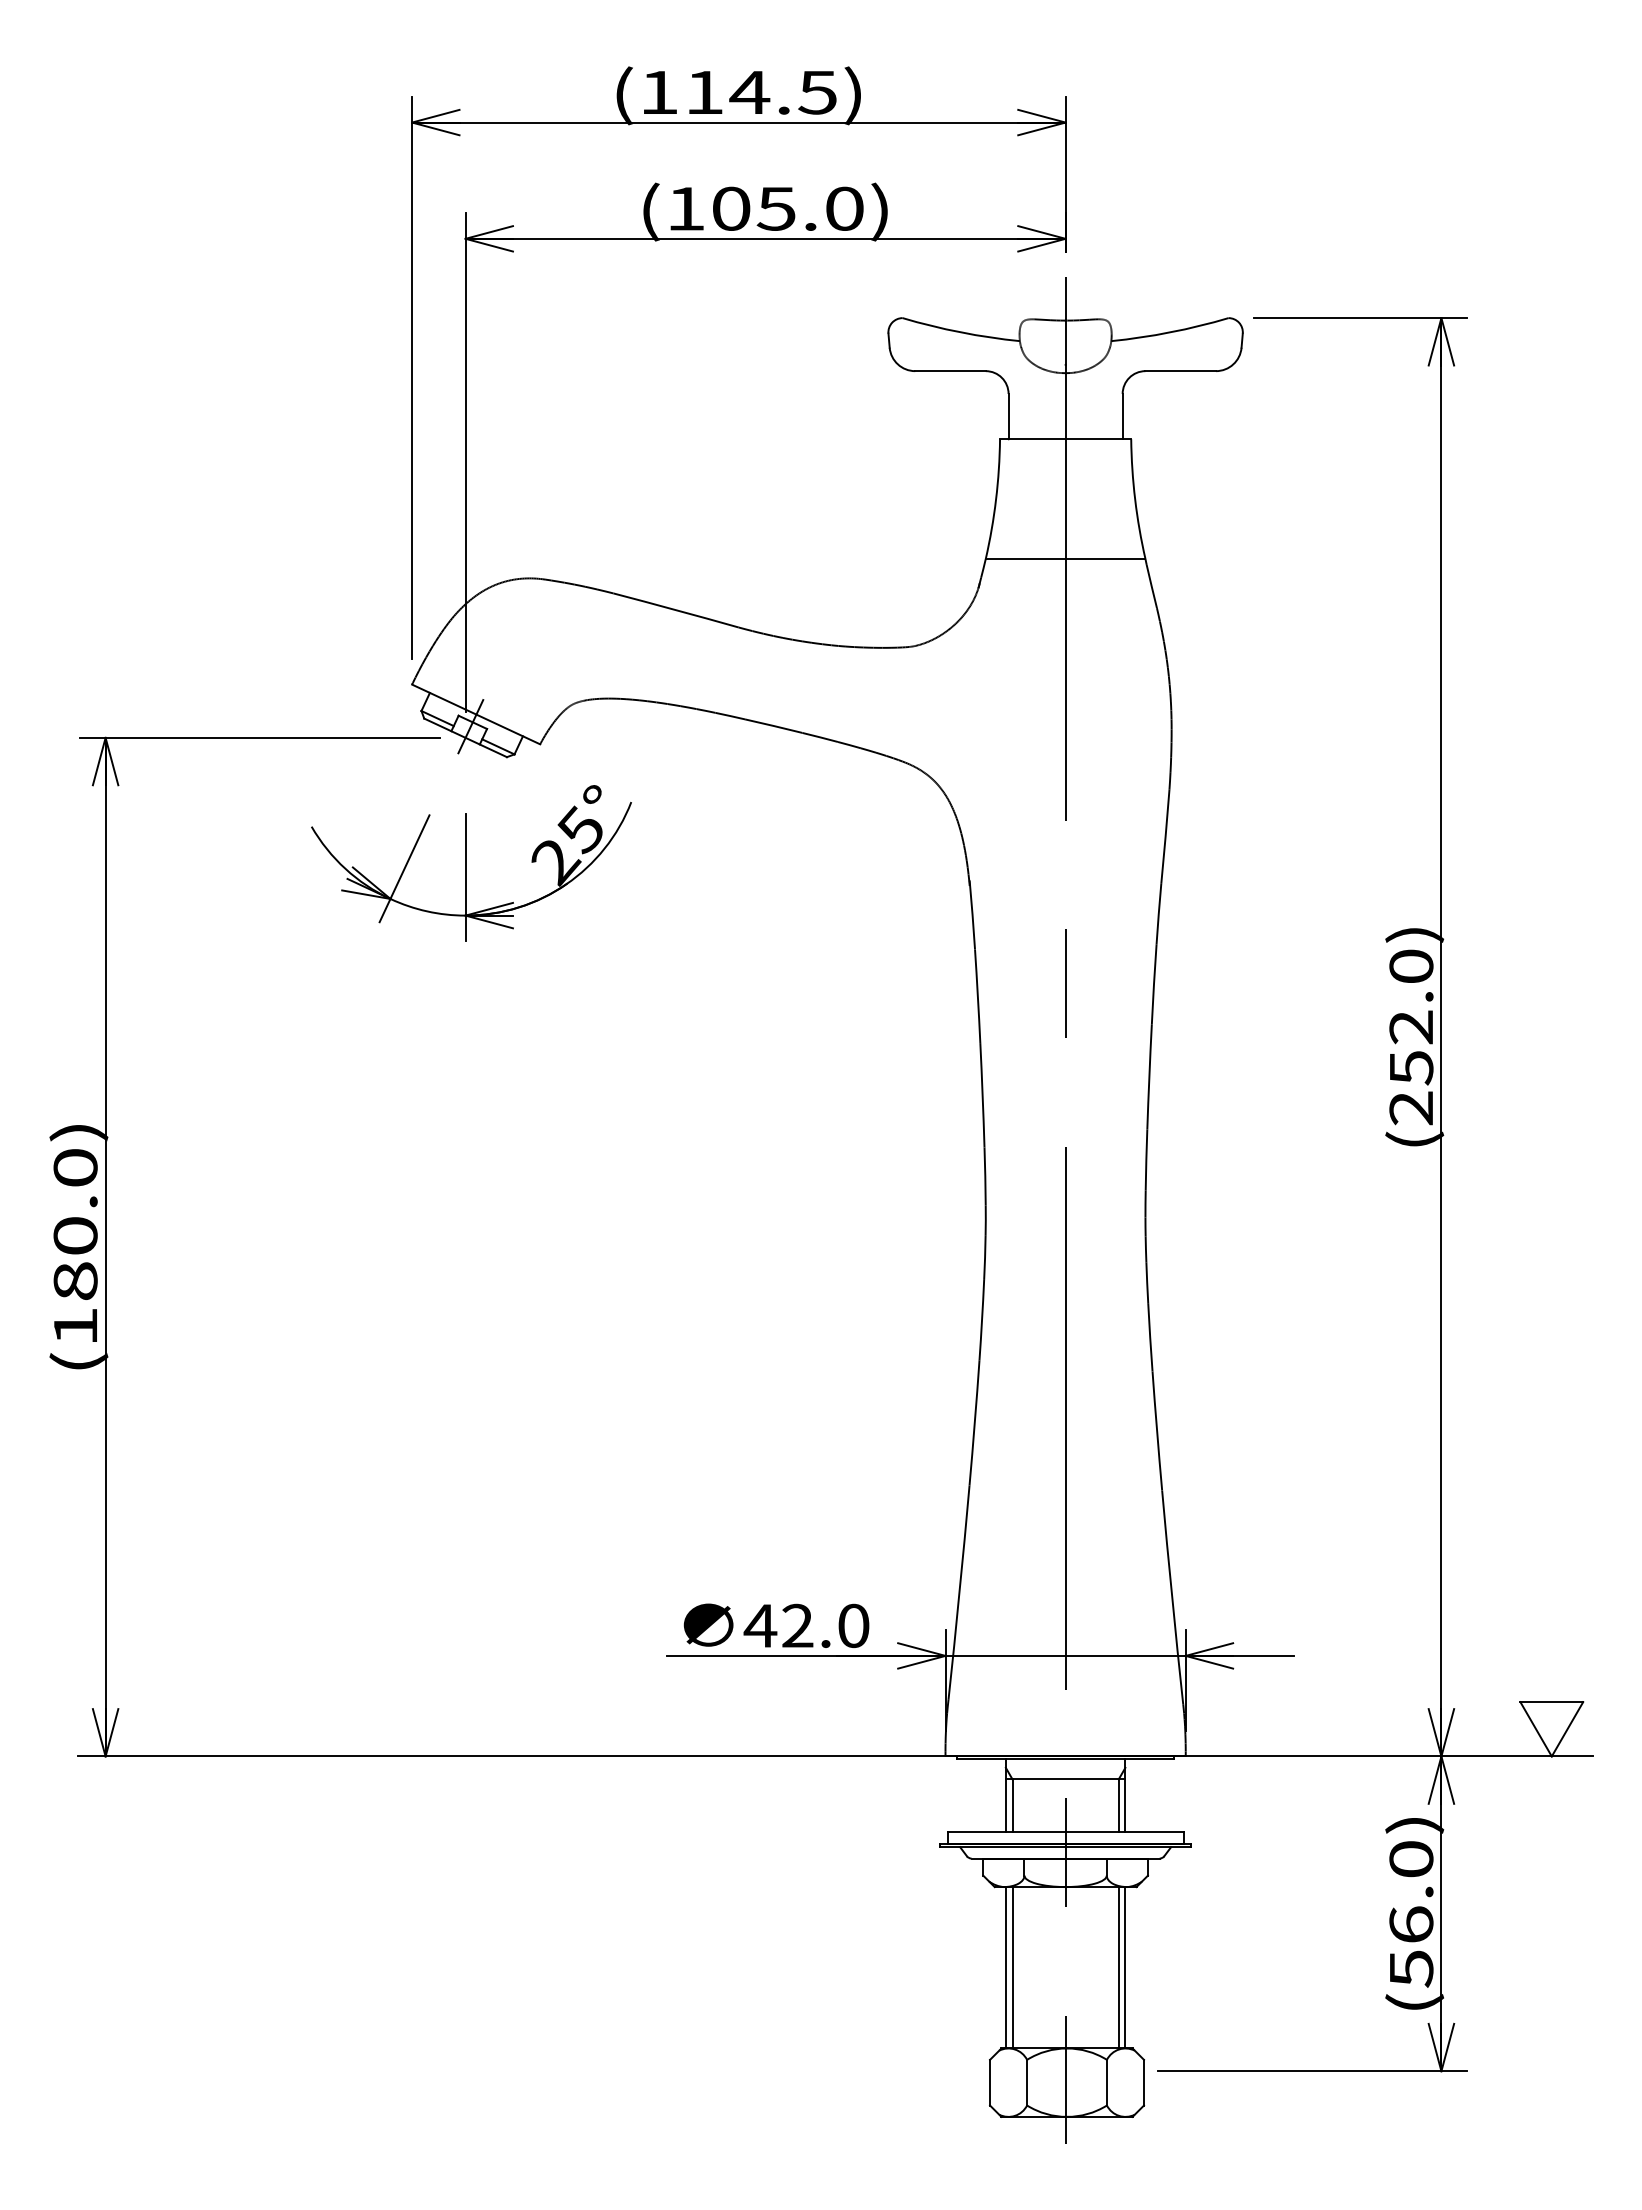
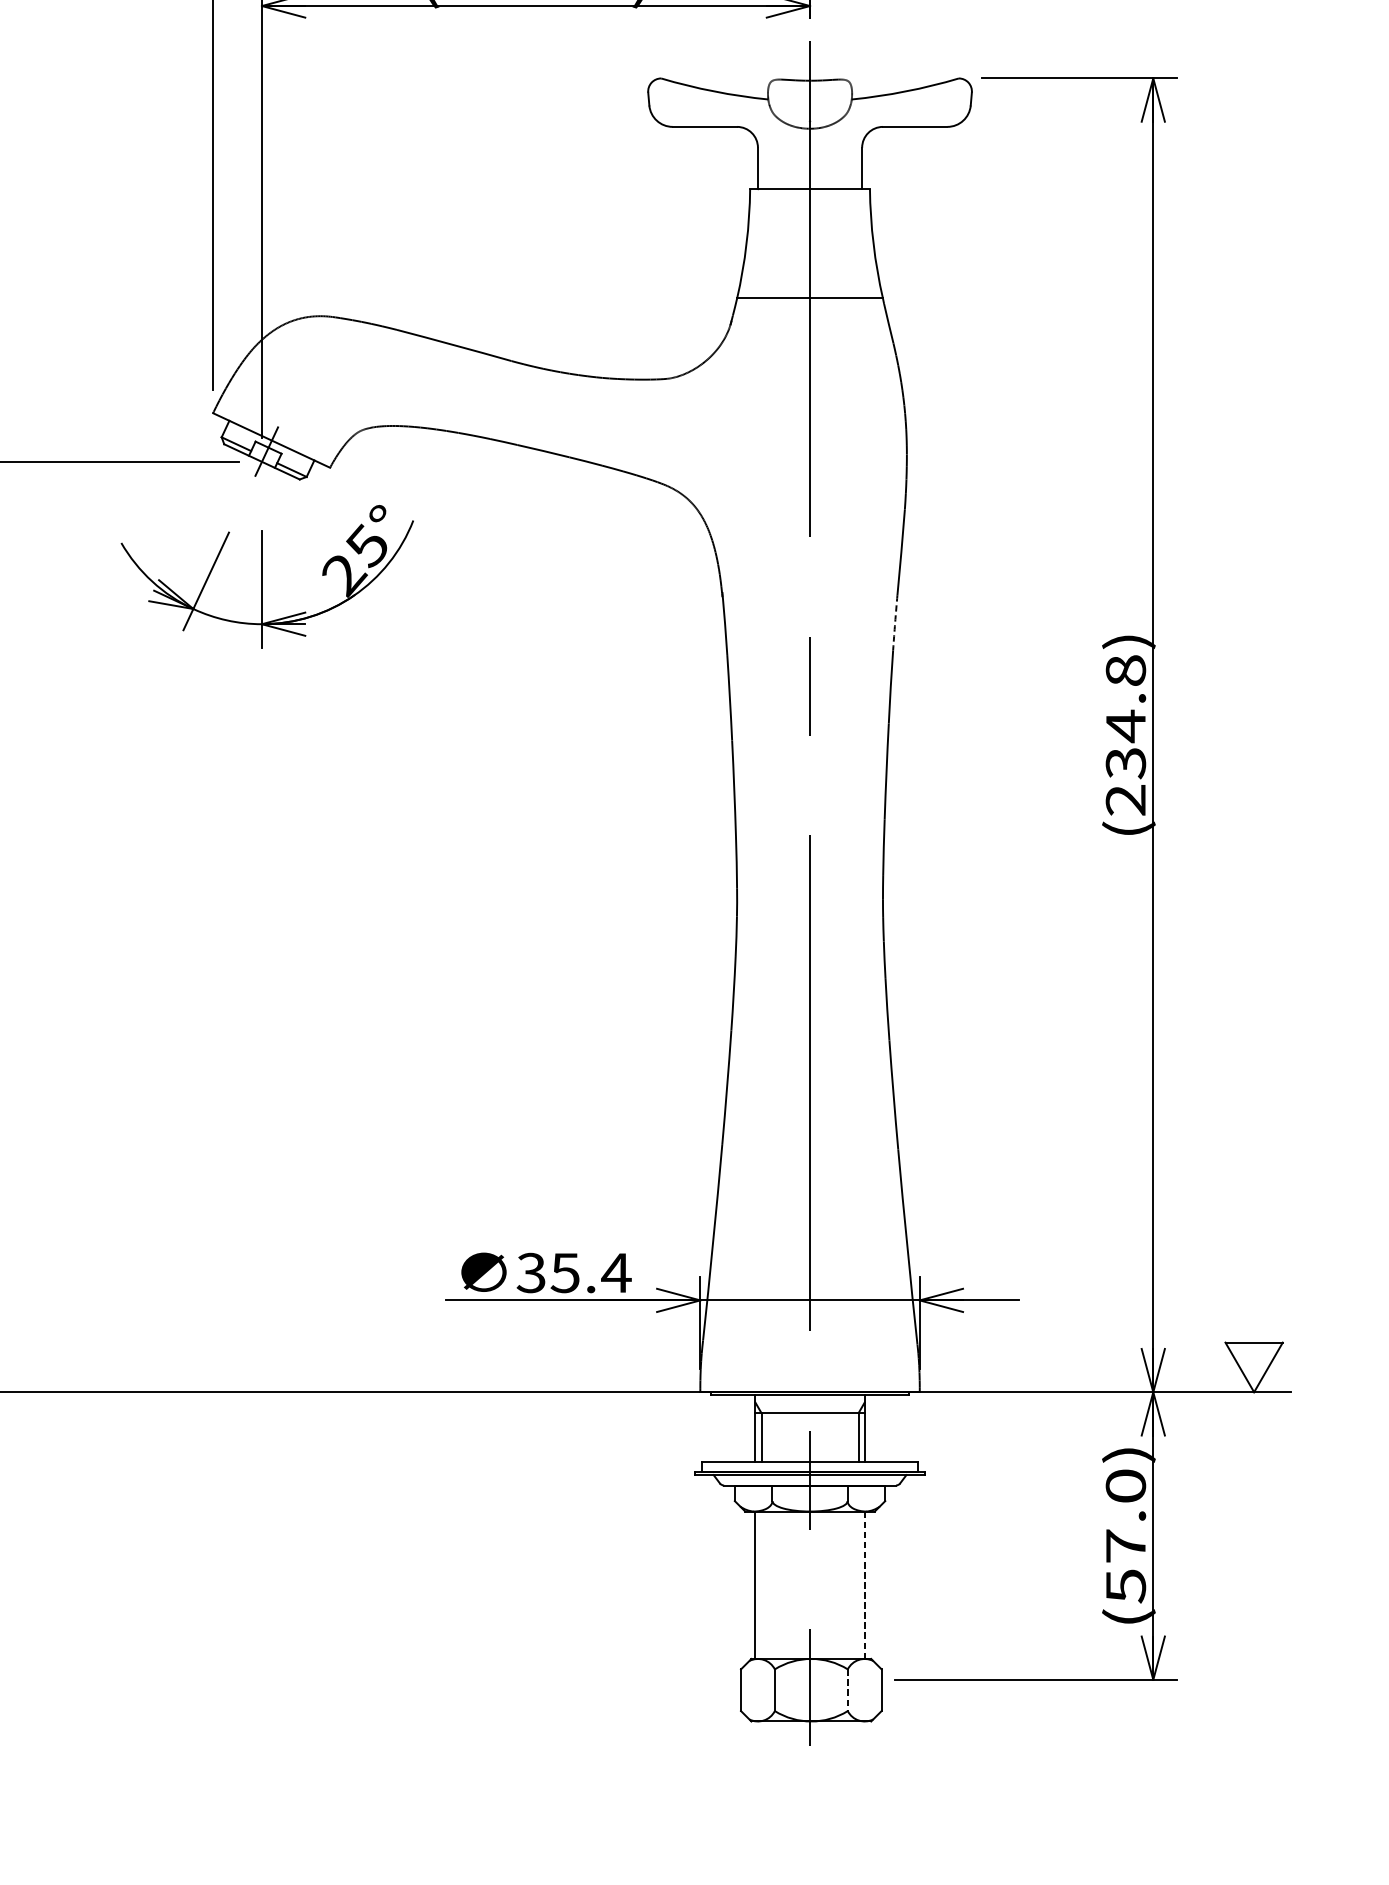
arc: (1158, 914) -> (894, 623), solid -> dashed
text: (1411, 1017) -> (1125, 717), (252.0) -> (234.8)
text: (806, 1625) -> (573, 1272), 42.0 -> 35.4
text: (1411, 1924) -> (1125, 1545), (56.0) -> (57.0)
line: (1012, 1967) -> (761, 1585), removed
line: (1118, 1967) -> (858, 1585), removed
line: (1125, 1967) -> (864, 1585), solid -> dashed
line: (1106, 2082) -> (847, 1690), solid -> dashed

